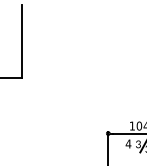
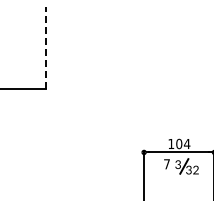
line: (21, 40) -> (46, 47), solid -> dashed
text: (128, 144) -> (166, 164), 4 -> 7

